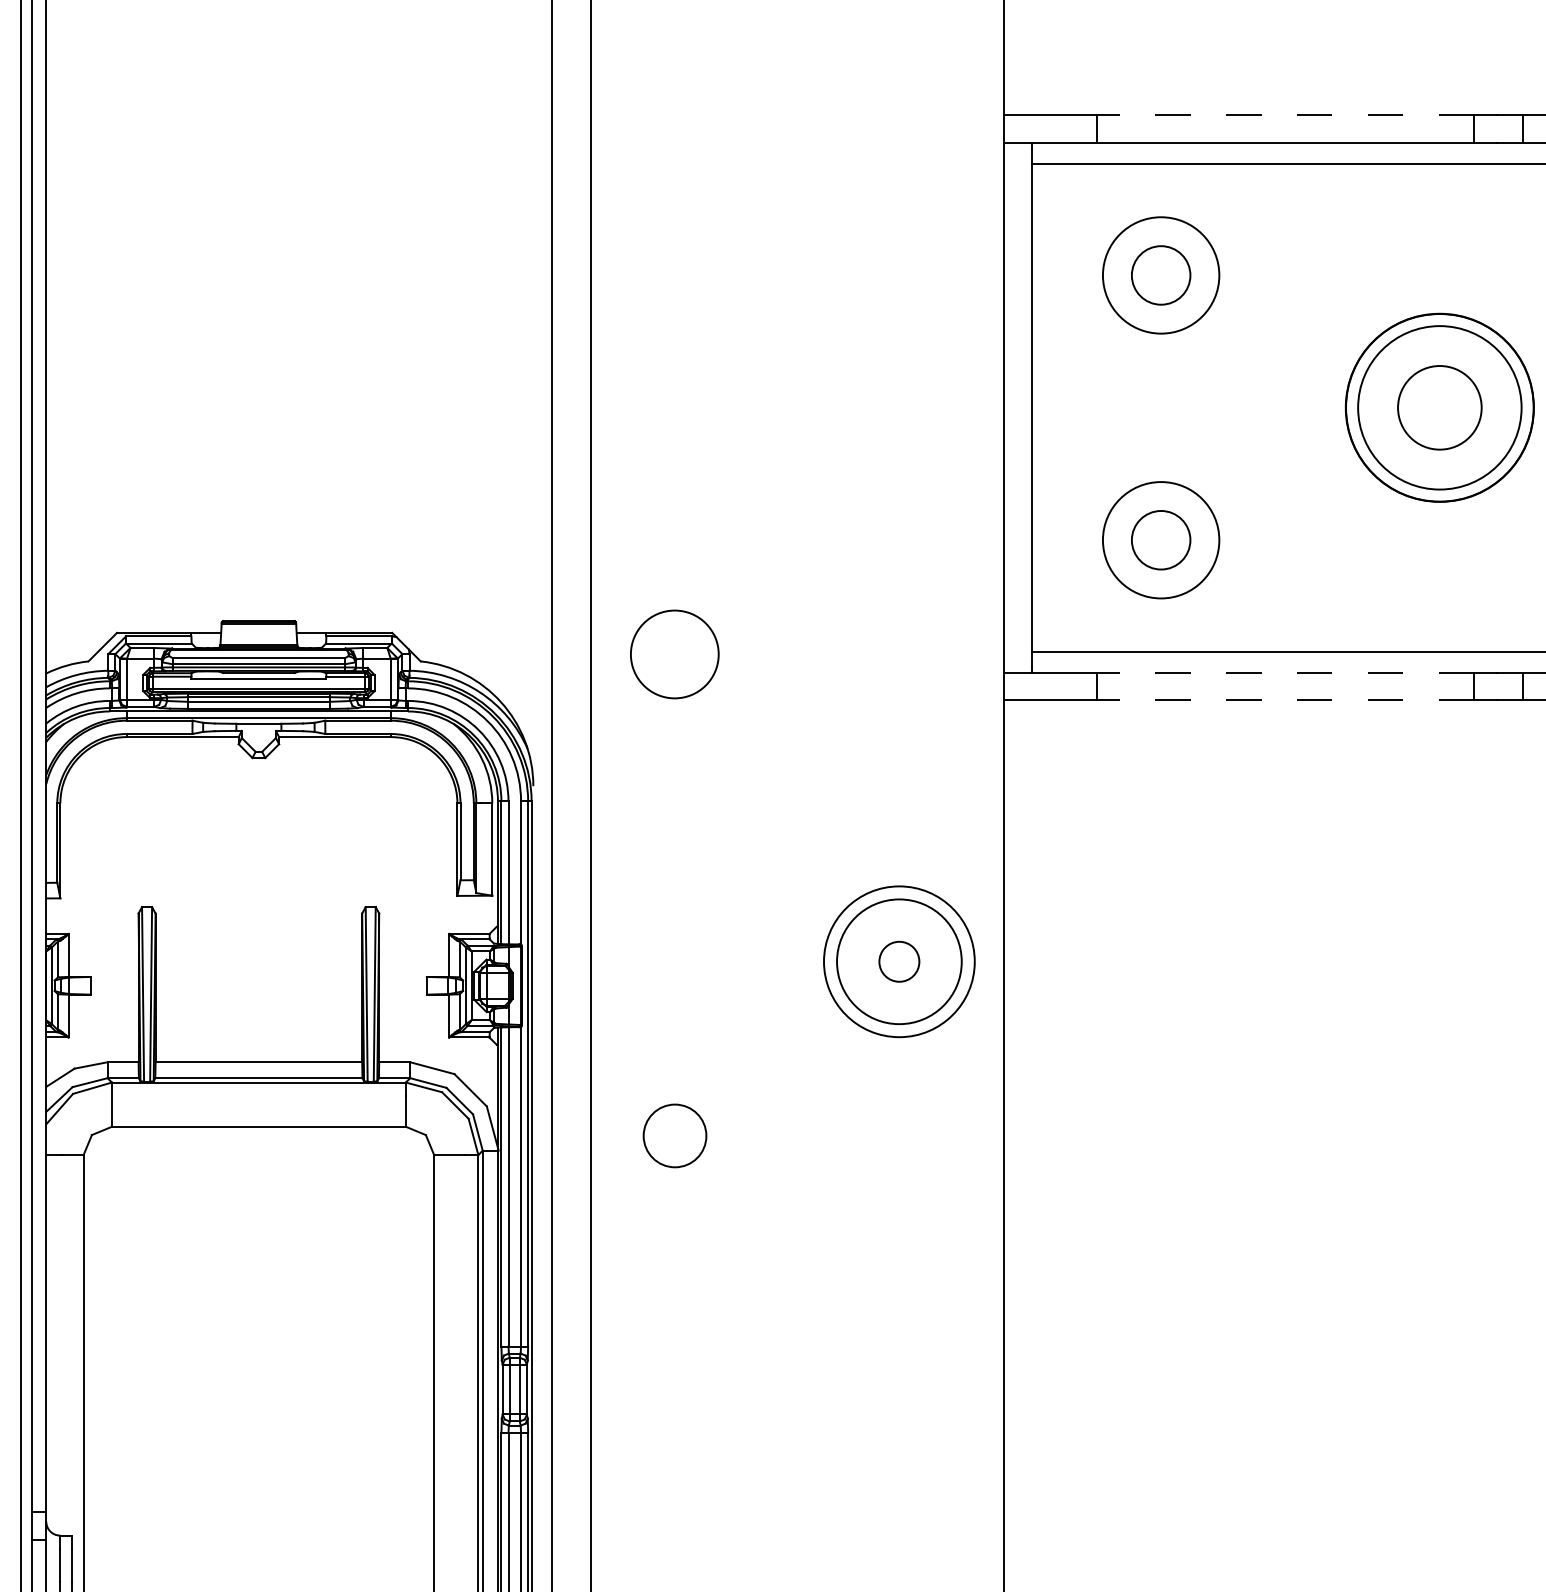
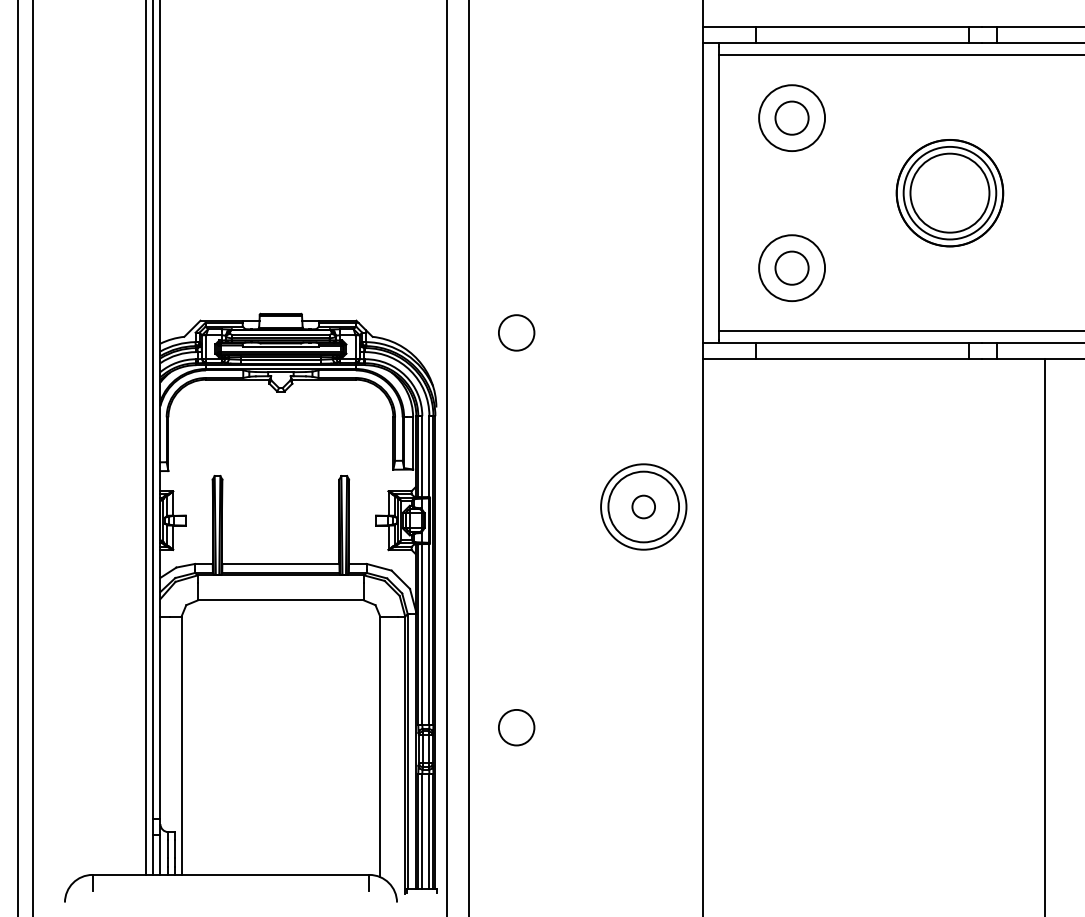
line: (1285, 115) -> (862, 27), dashed -> solid
circle: (1439, 406) -> (949, 192), size x1.67
circle: (674, 653) -> (516, 332), size x0.71
line: (1285, 673) -> (862, 343), dashed -> solid
line: (1285, 699) -> (862, 358), dashed -> solid
circle: (674, 1135) -> (516, 727), moved

